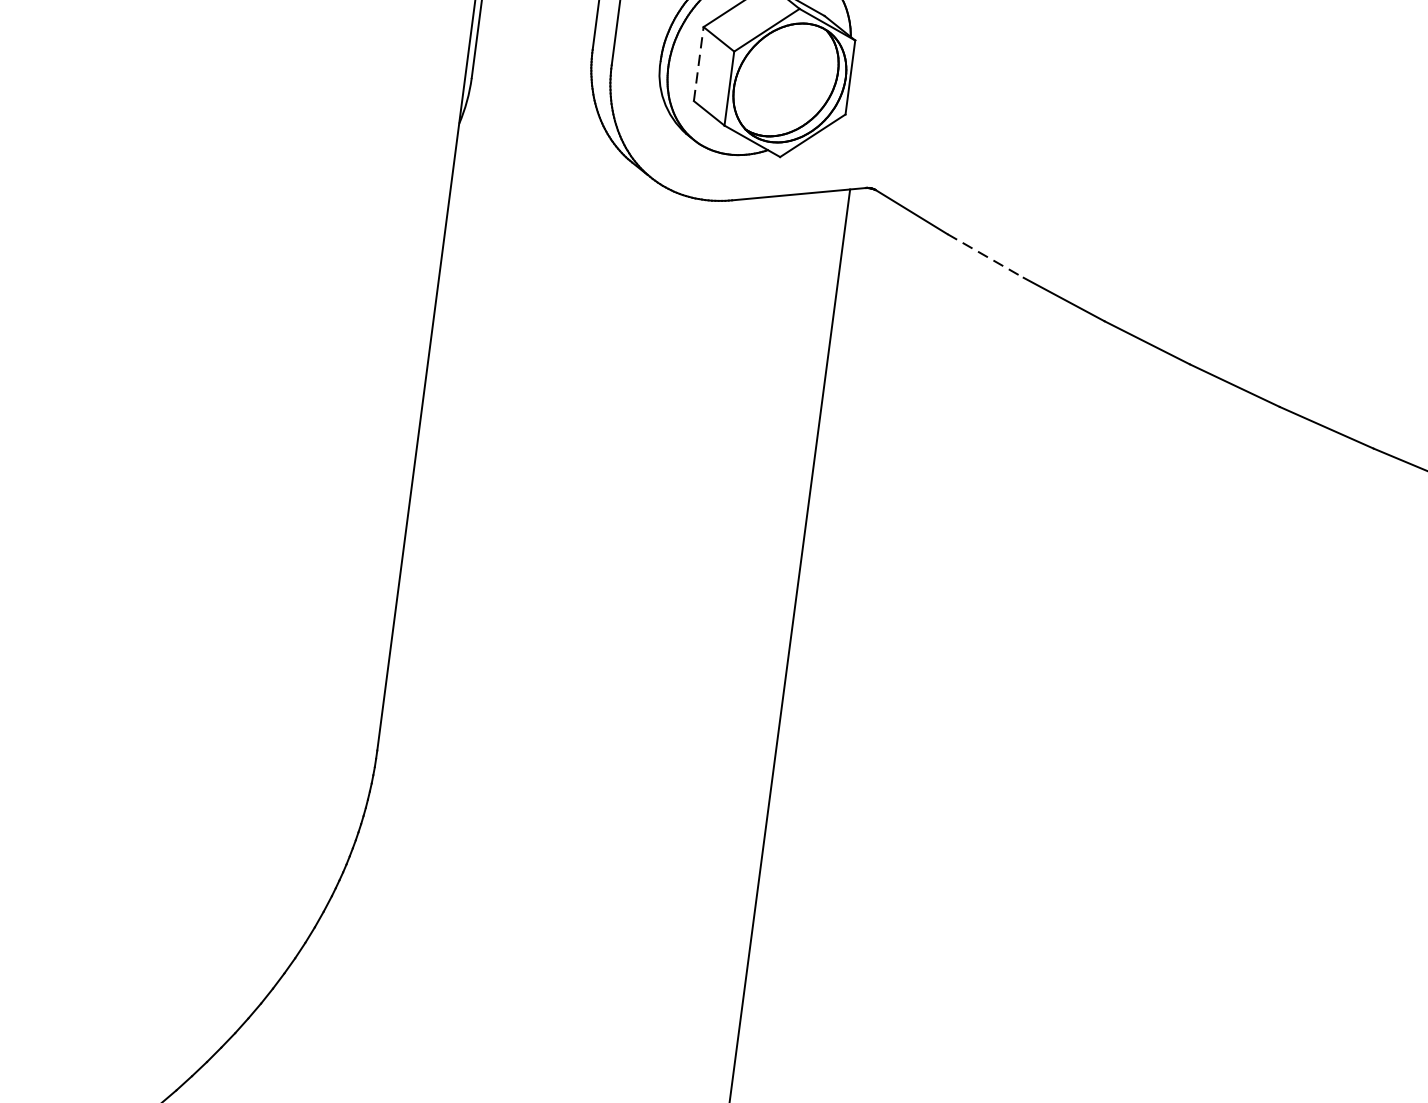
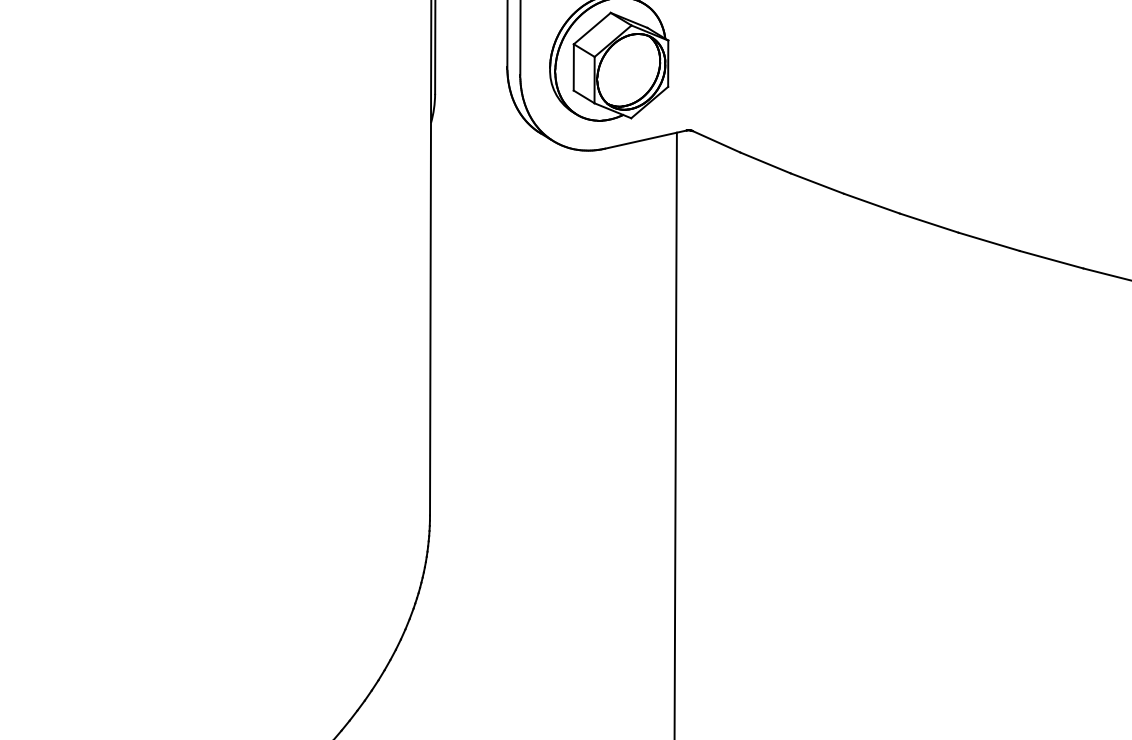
line: (698, 62) -> (573, 66), dashed -> solid
line: (985, 256) -> (765, 163), dashed -> solid

